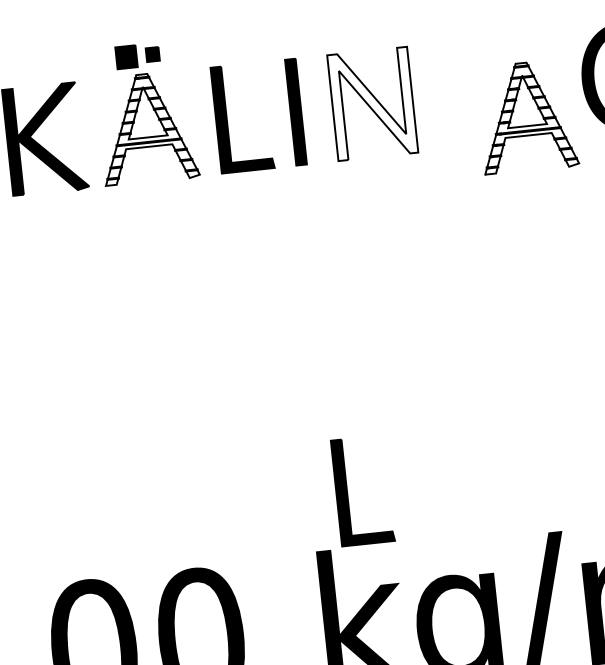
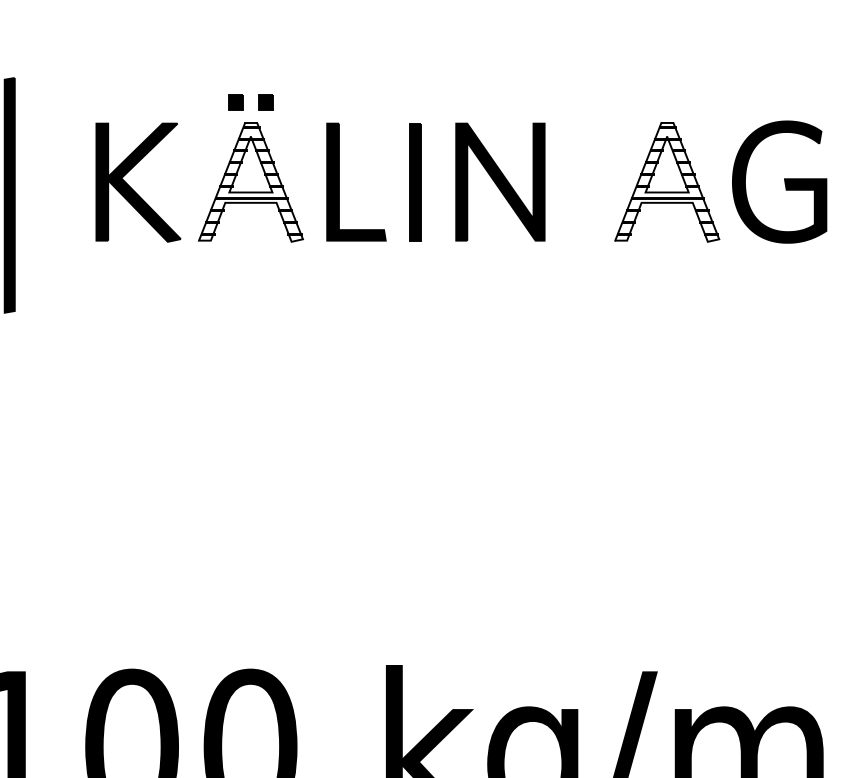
part: (125, 57) -> (235, 102), size x0.62
fill: (372, 103) -> (500, 181), added
part: (526, 117) -> (667, 182), moved
part: (347, 491) -> (427, 603), removed

